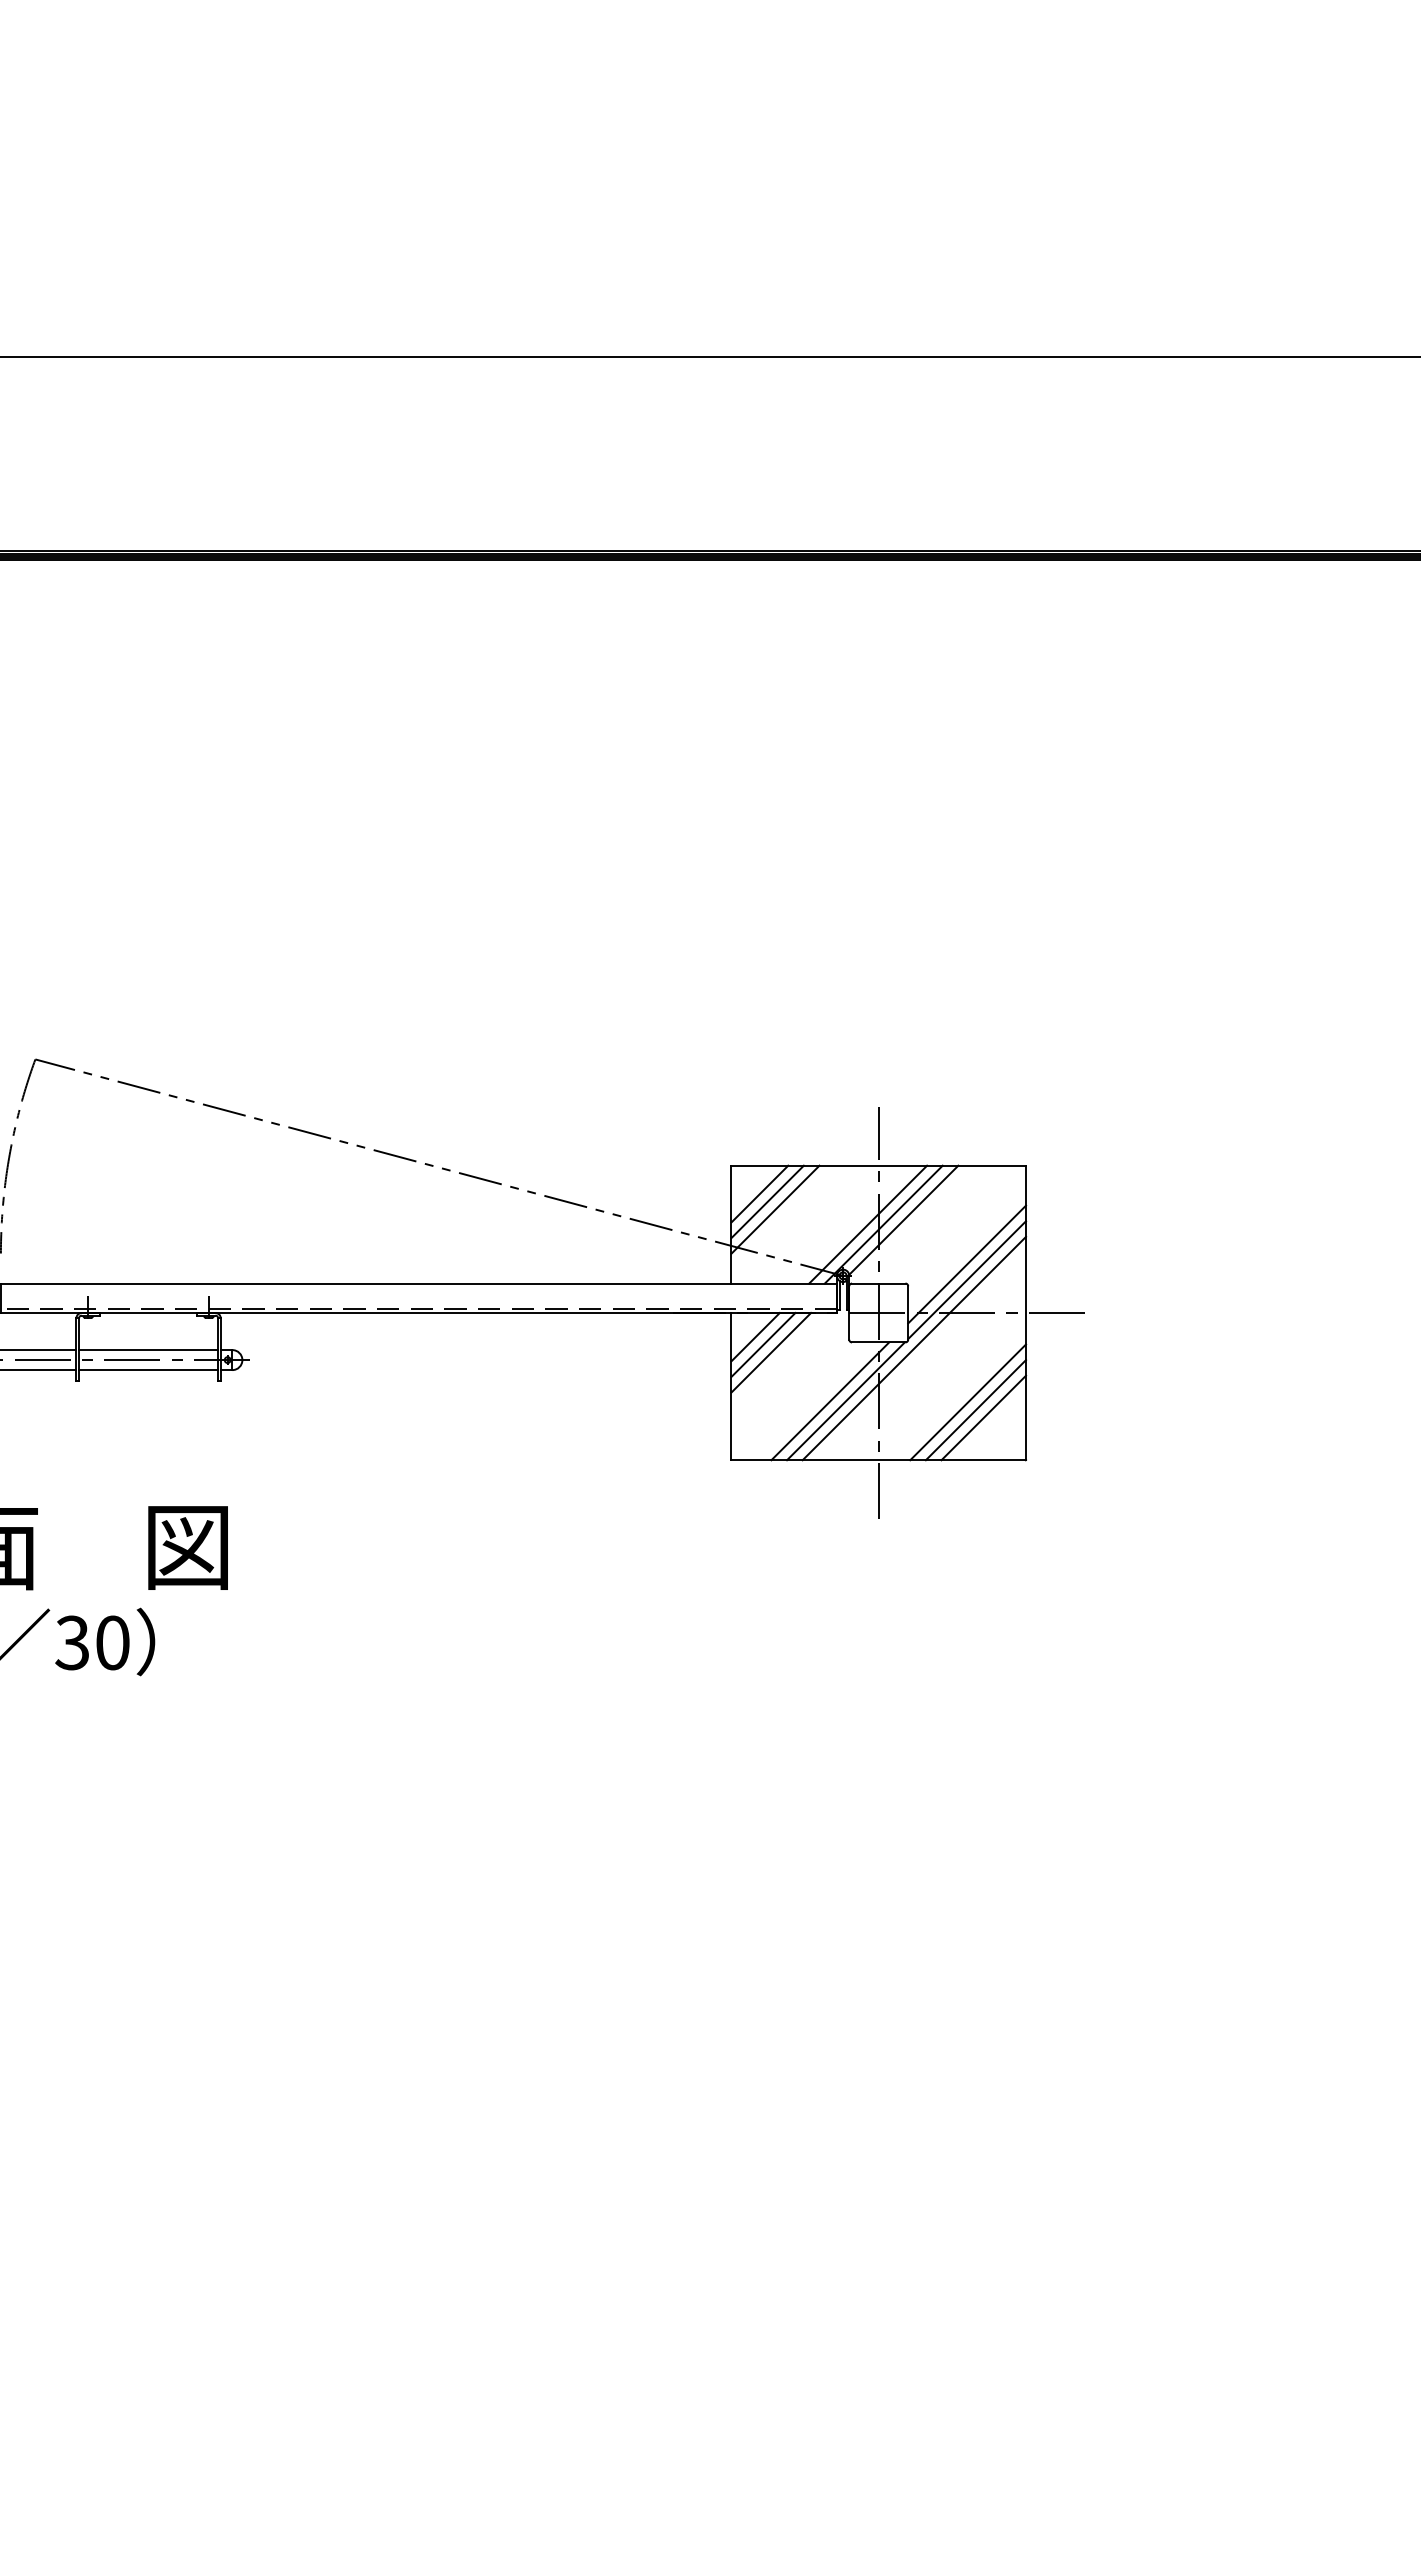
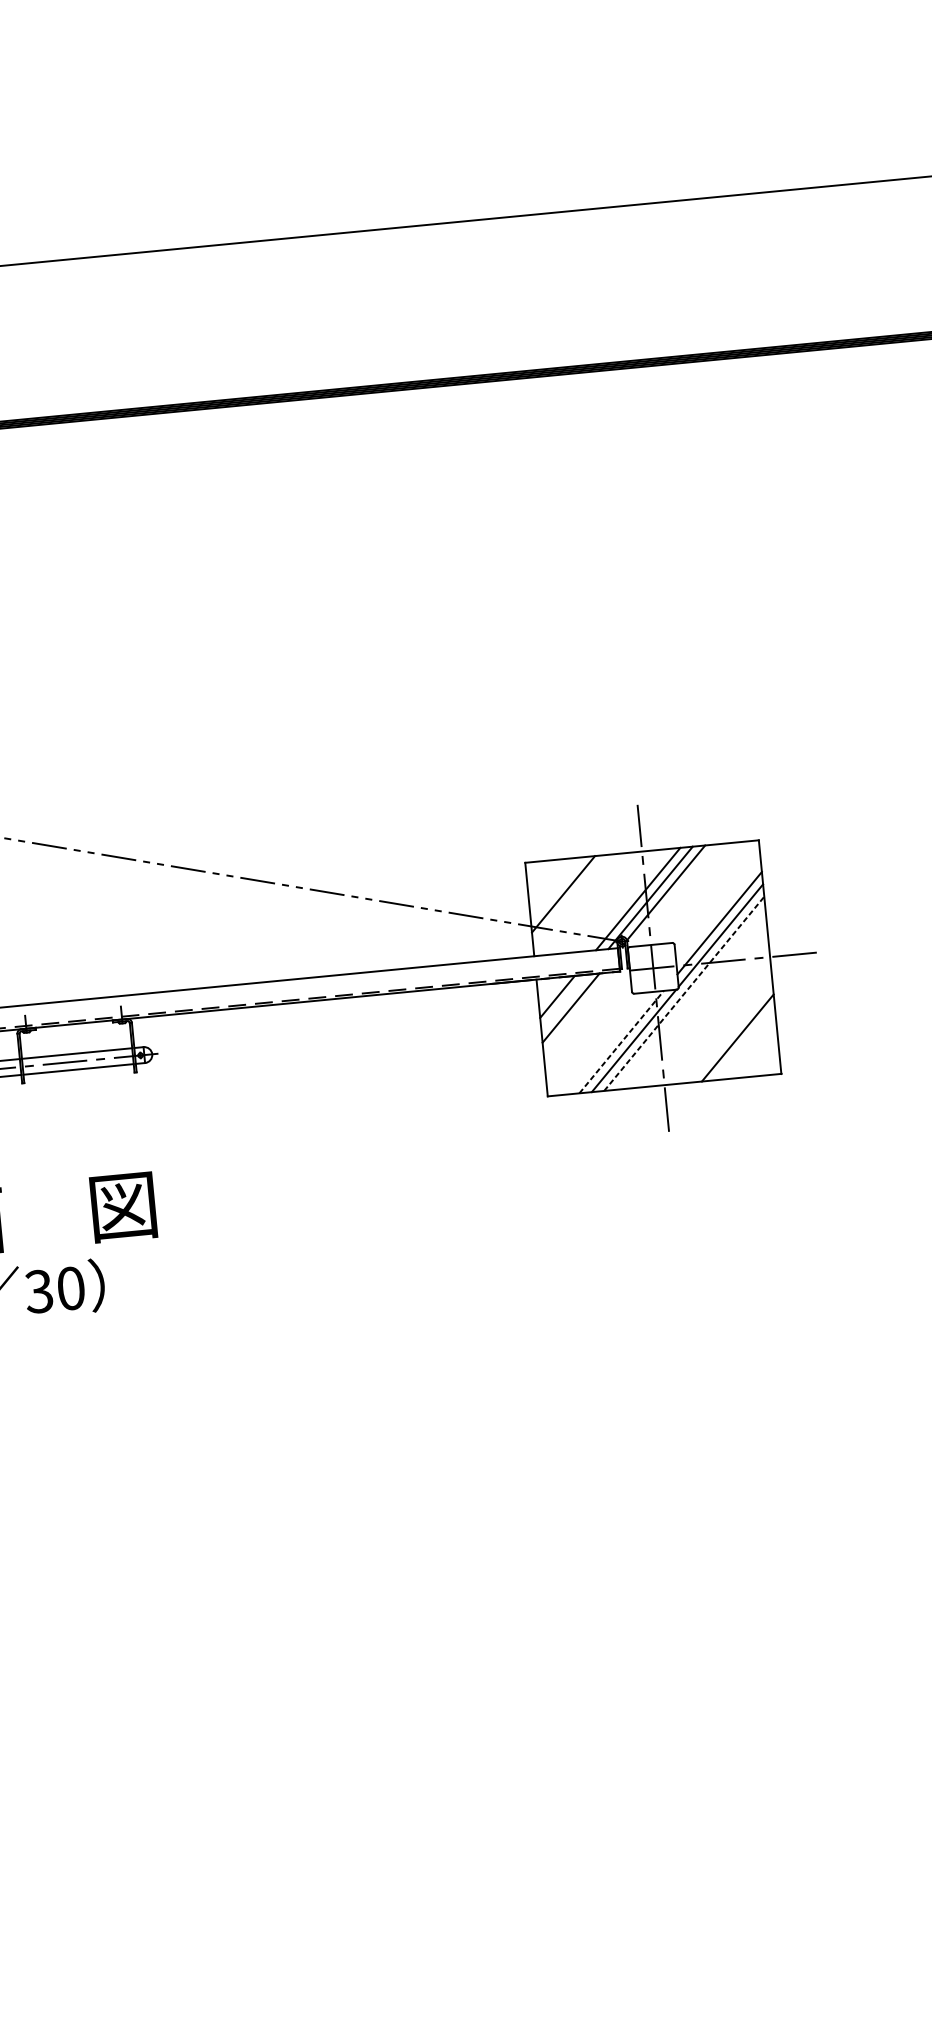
line: (759, 1193) -> (549, 882), removed
line: (767, 1201) -> (556, 888), removed
line: (763, 1344) -> (564, 1002), removed
line: (914, 1348) -> (684, 993), solid -> dashed
line: (830, 1400) -> (621, 1041), solid -> dashed
line: (968, 1402) -> (731, 1032), removed
line: (983, 1417) -> (744, 1043), removed

